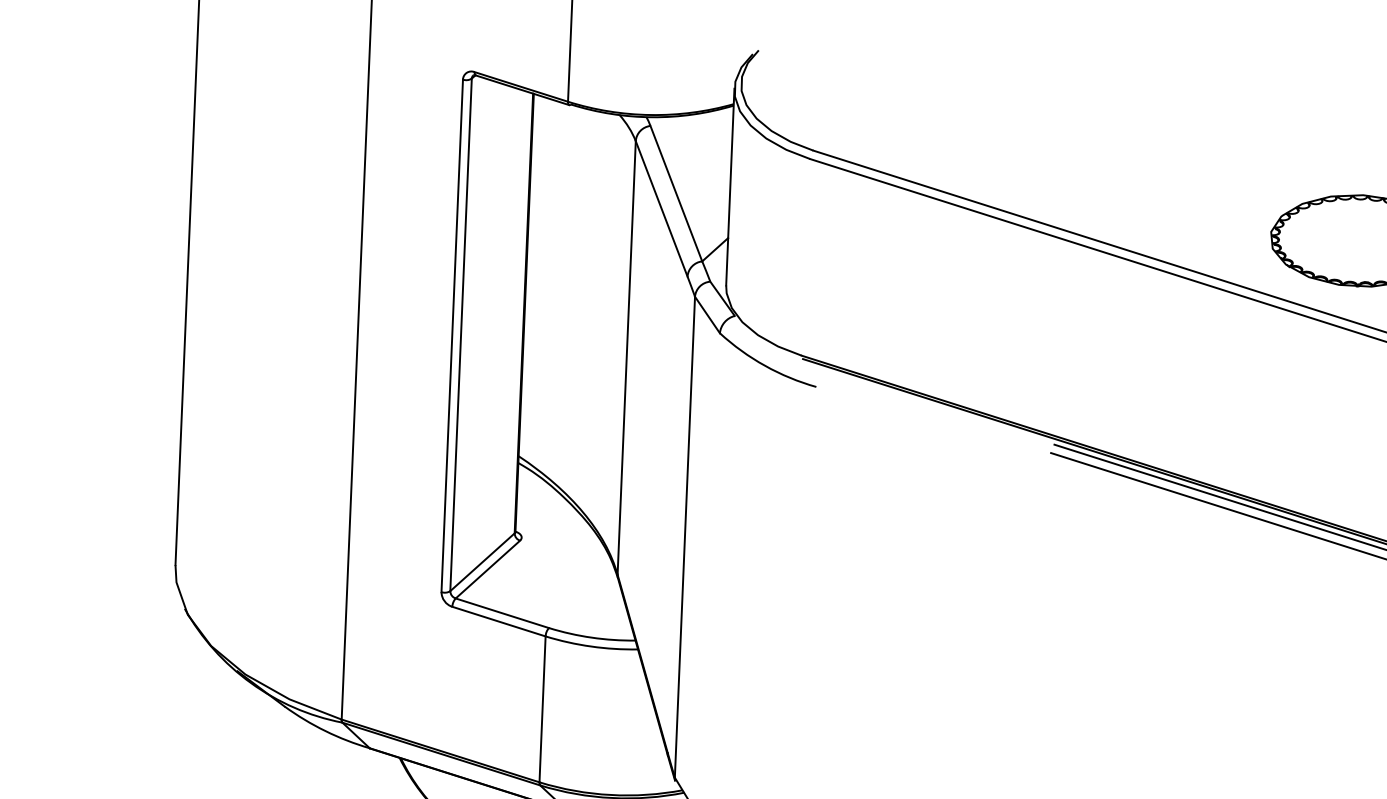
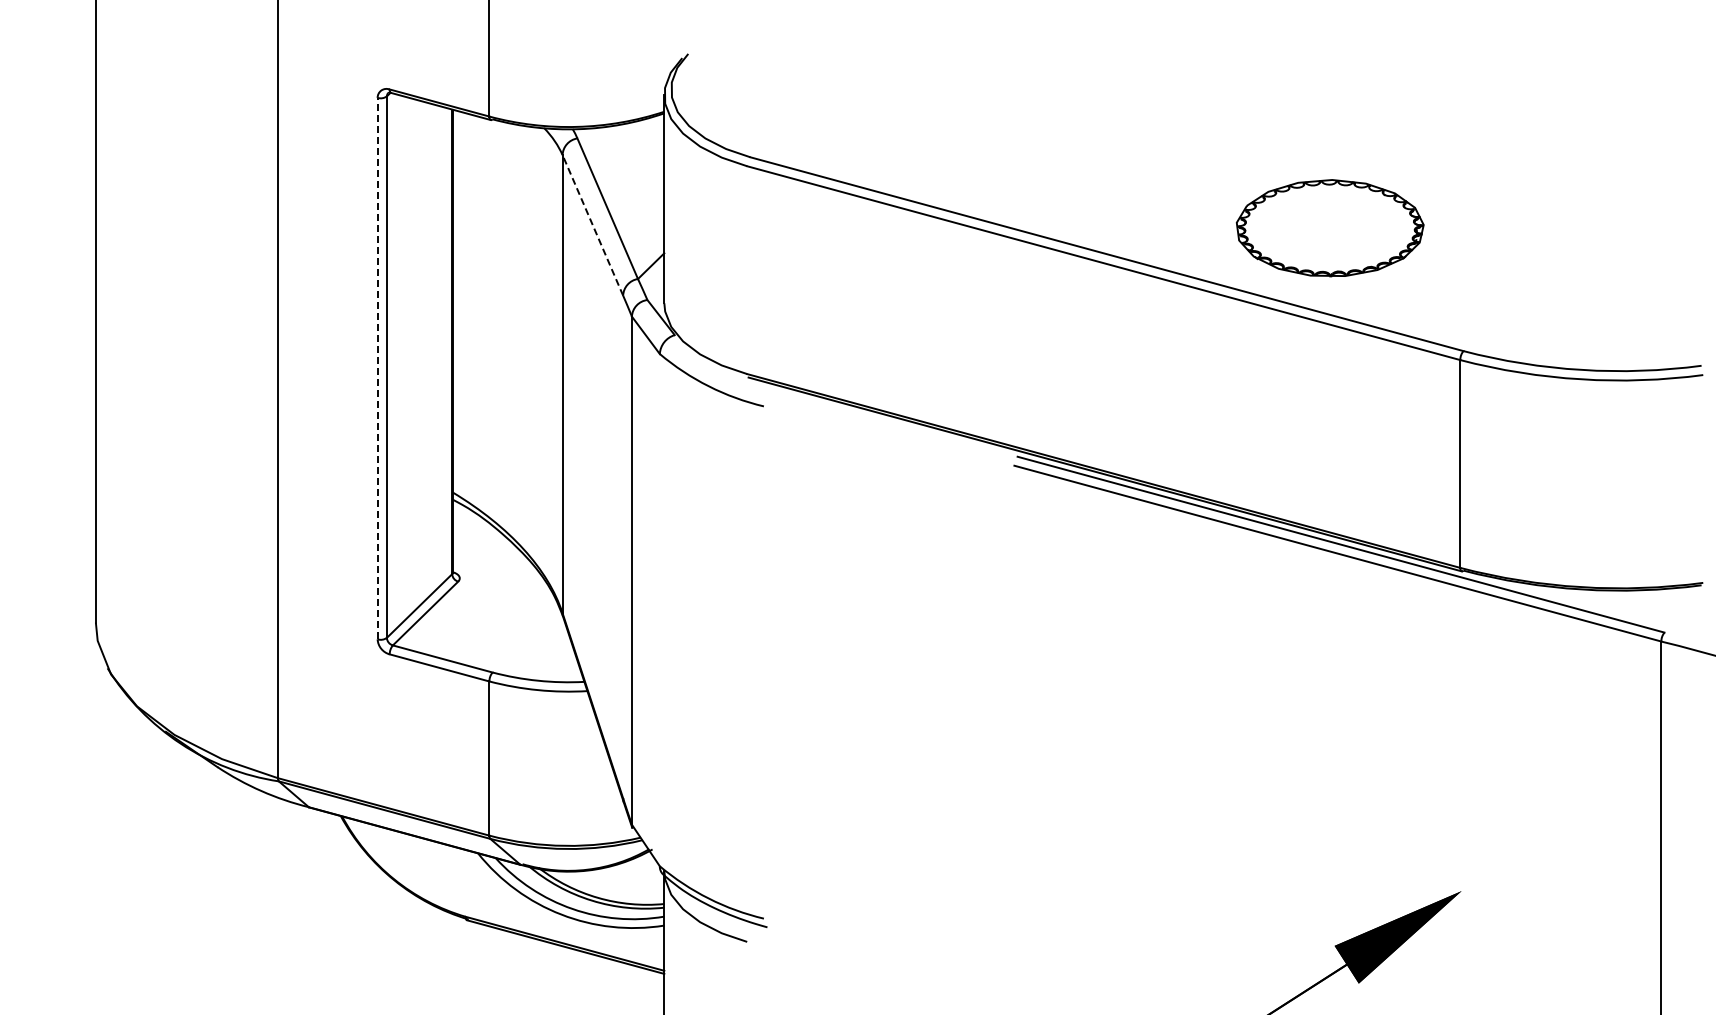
line: (661, 208) -> (592, 225), solid -> dashed
line: (452, 335) -> (377, 368), solid -> dashed

